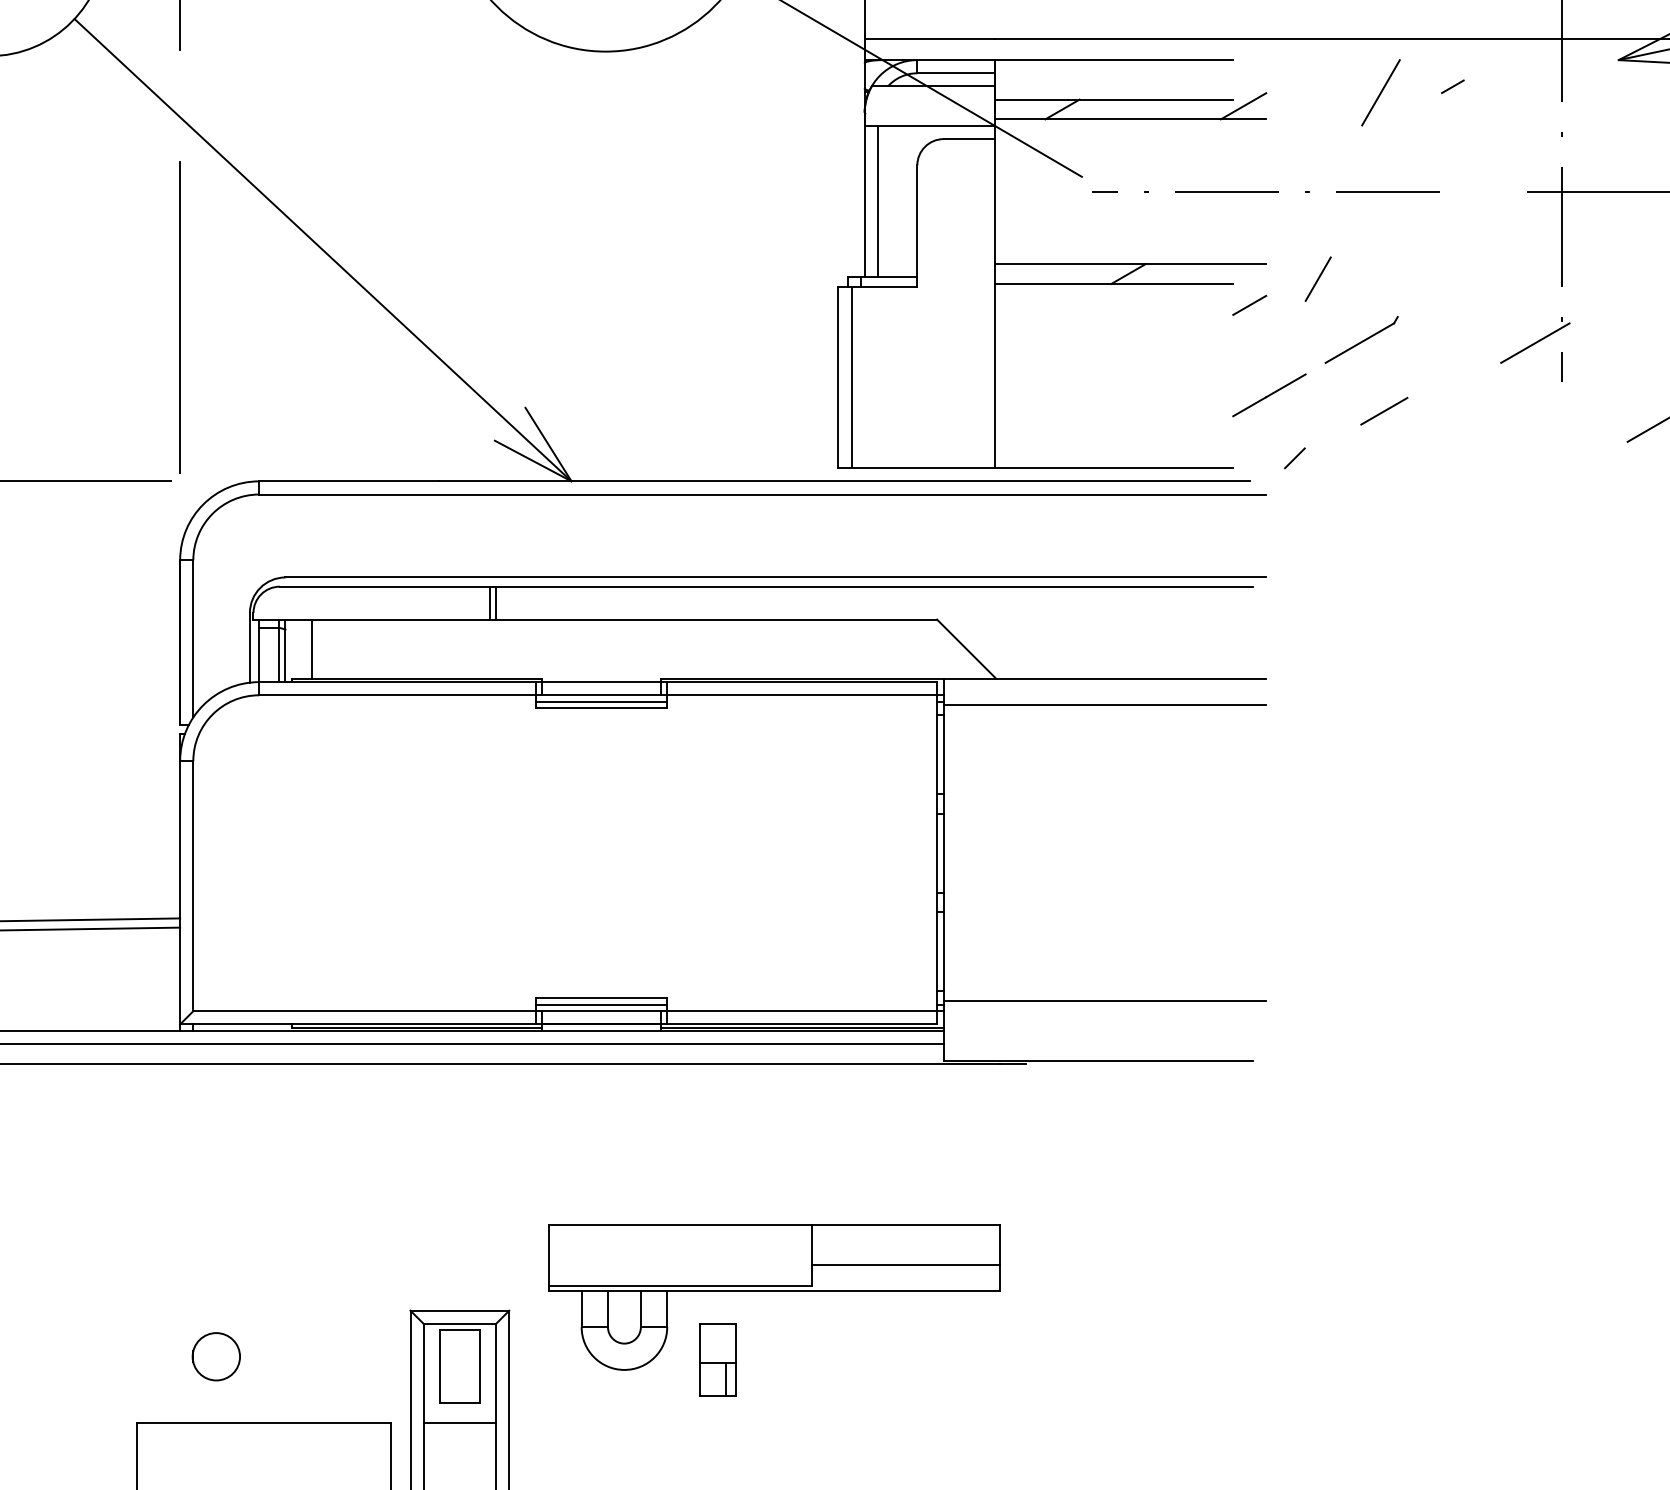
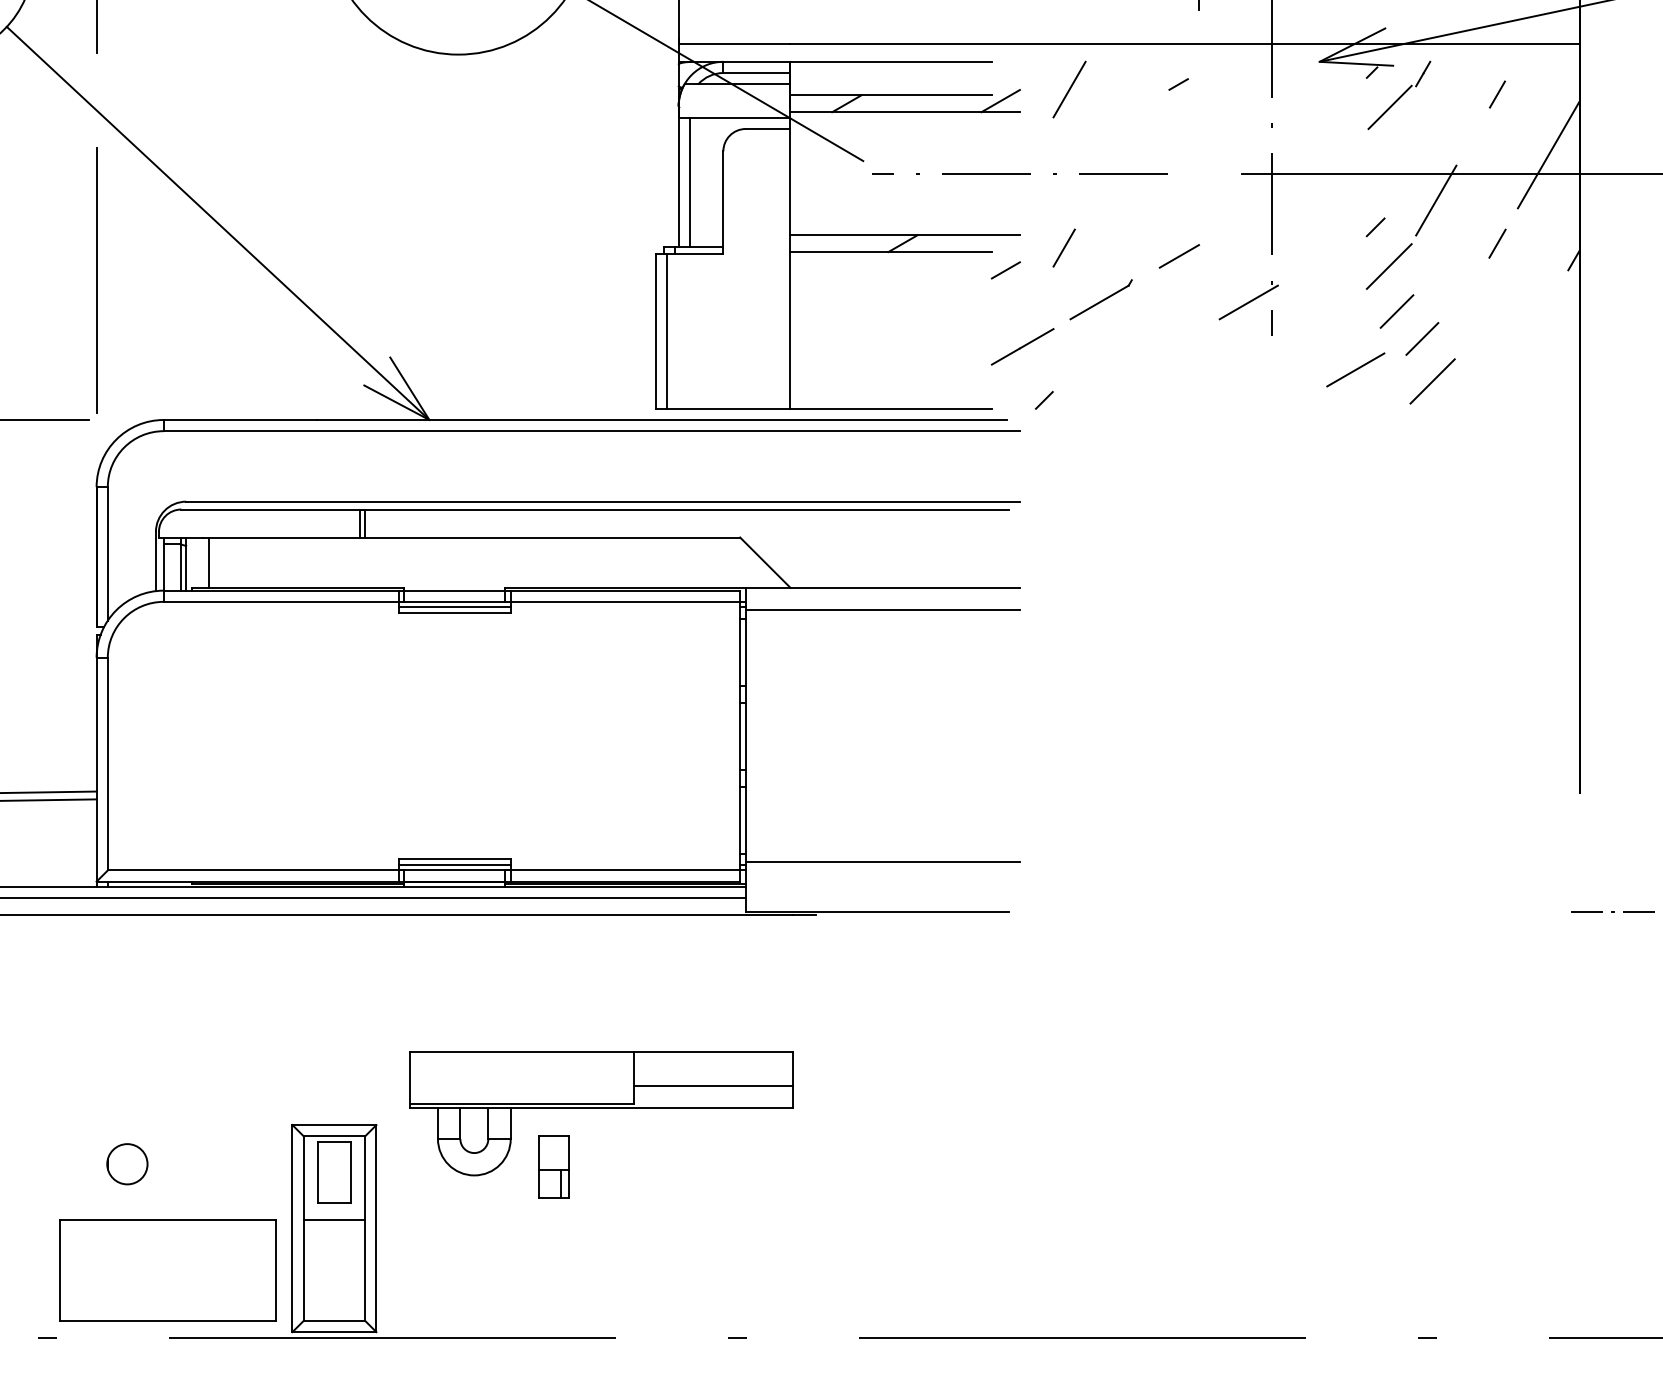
line: (1380, 92) -> (1069, 89), moved
line: (1384, 411) -> (1179, 256), moved

